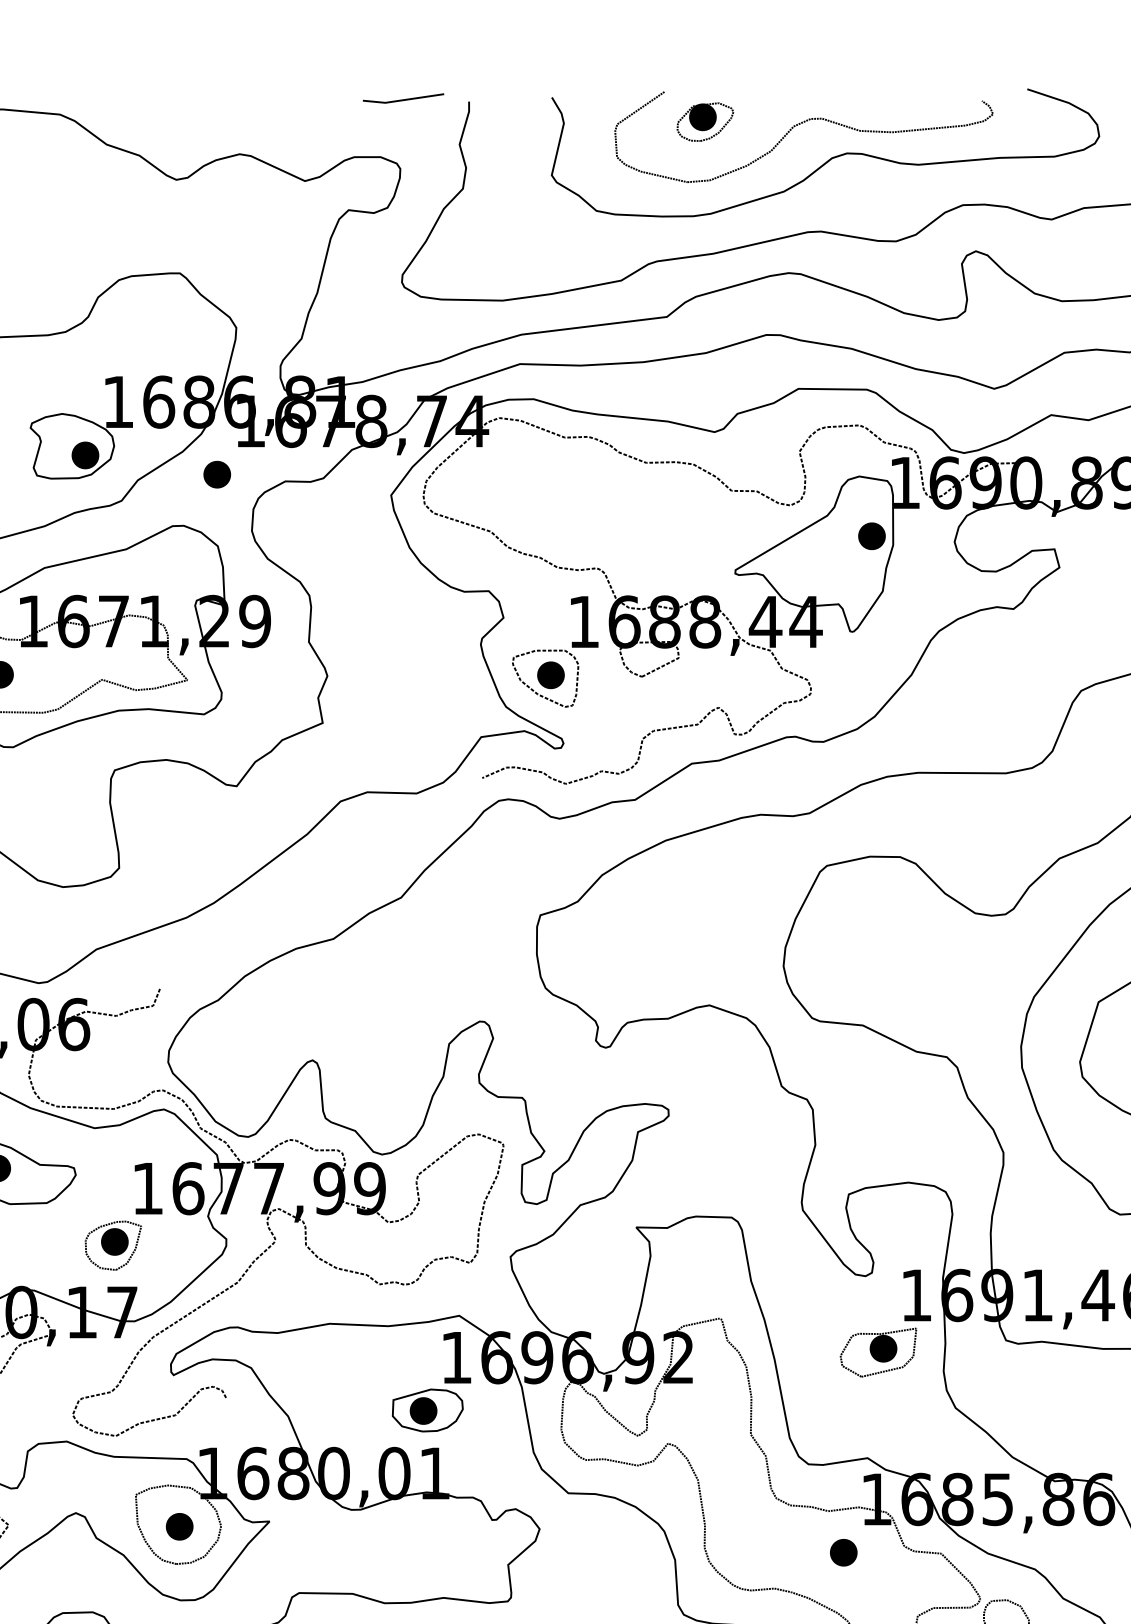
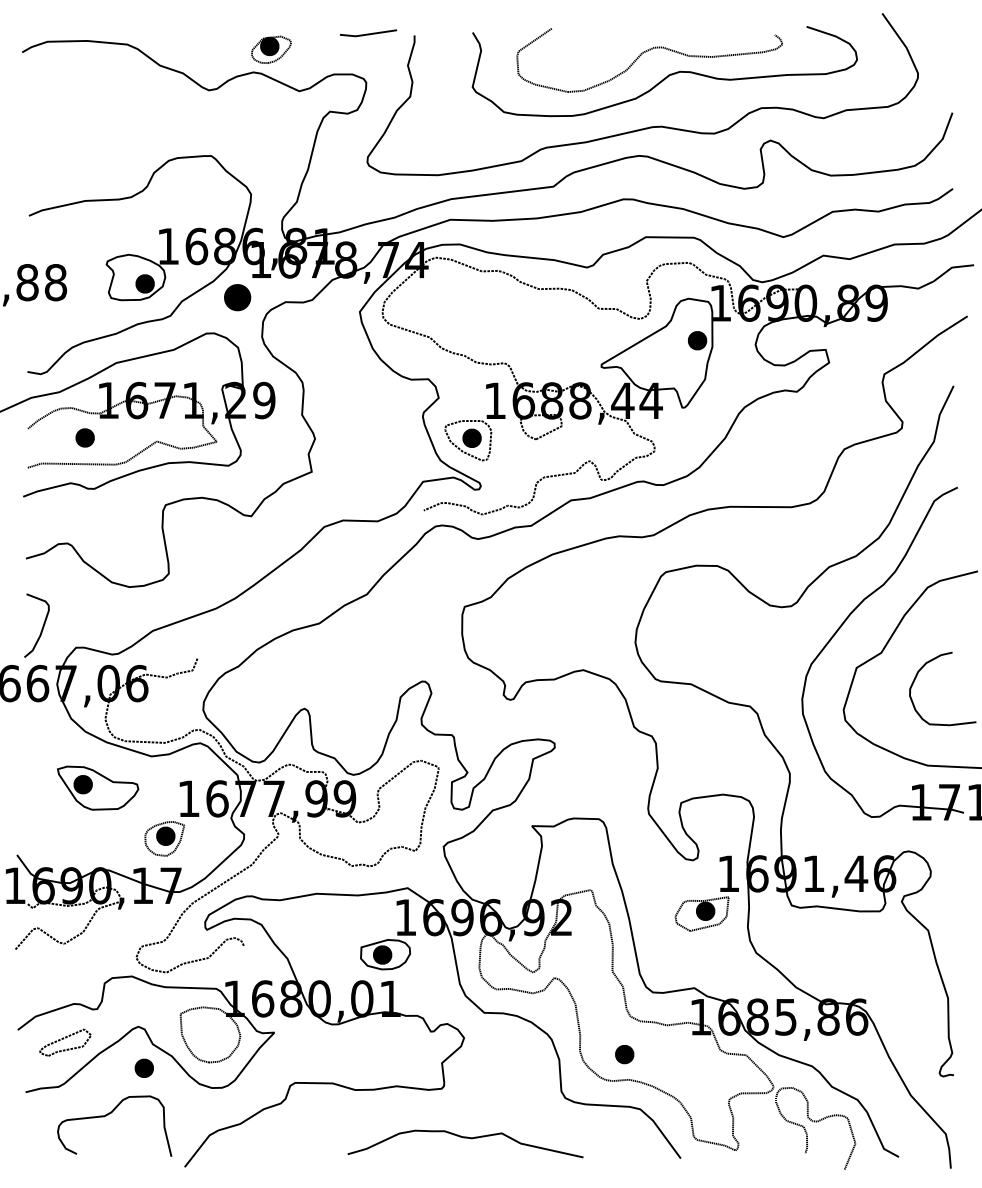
part: (705, 121) -> (271, 49), moved
part: (216, 473) -> (237, 296), size x1.4
part: (178, 1525) -> (143, 1067), moved
part: (843, 1552) -> (624, 1054), moved

